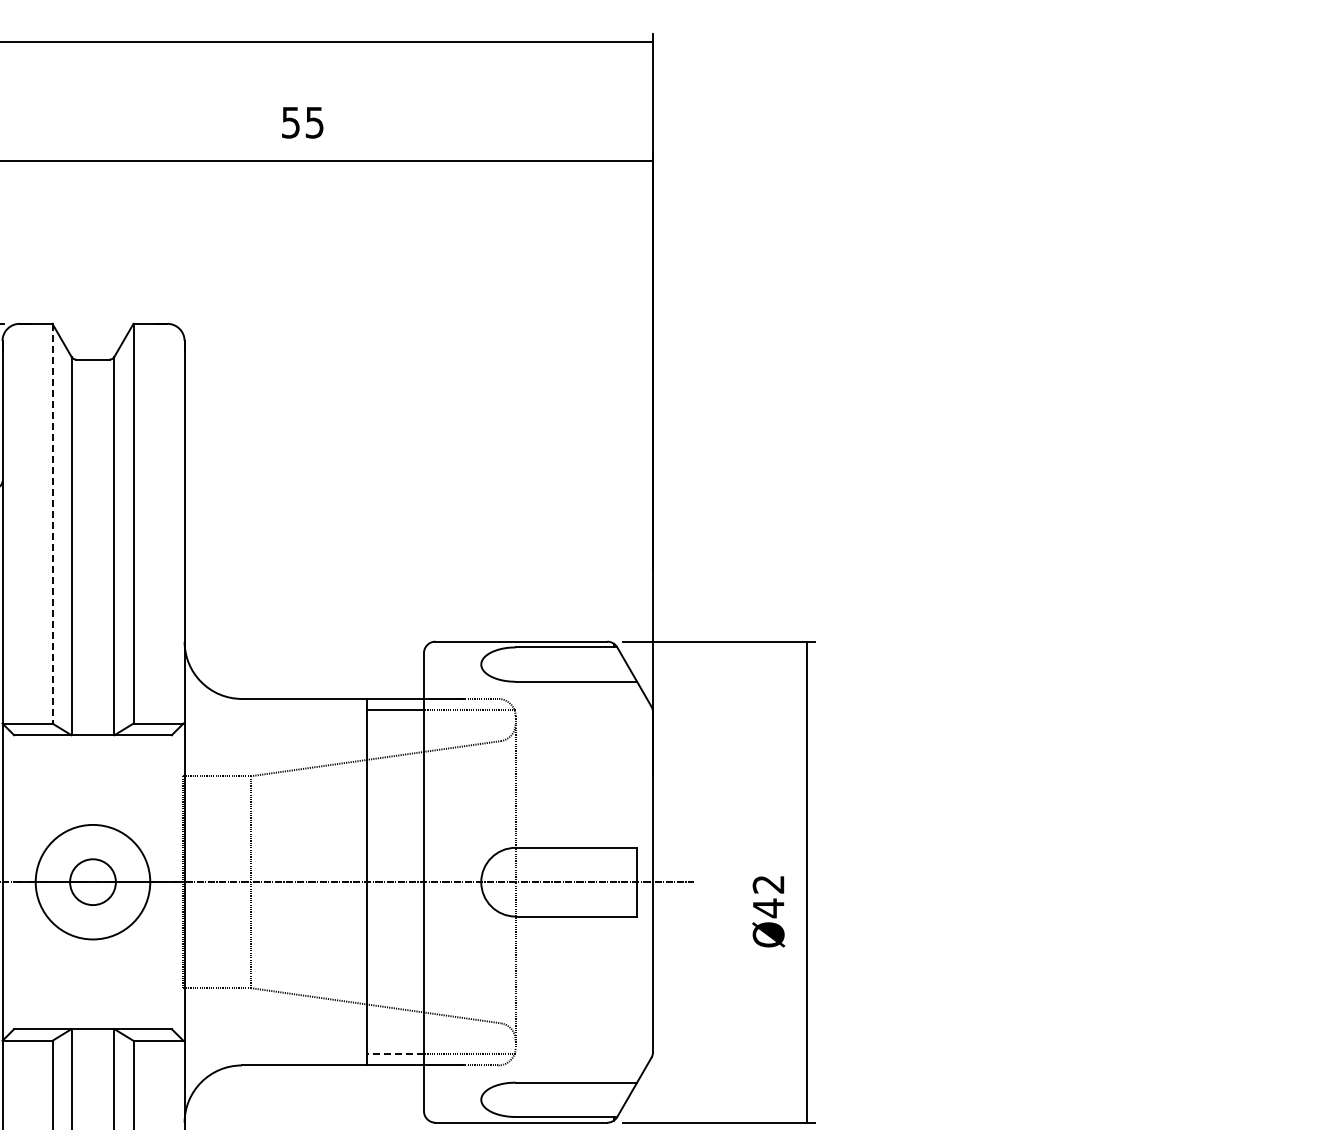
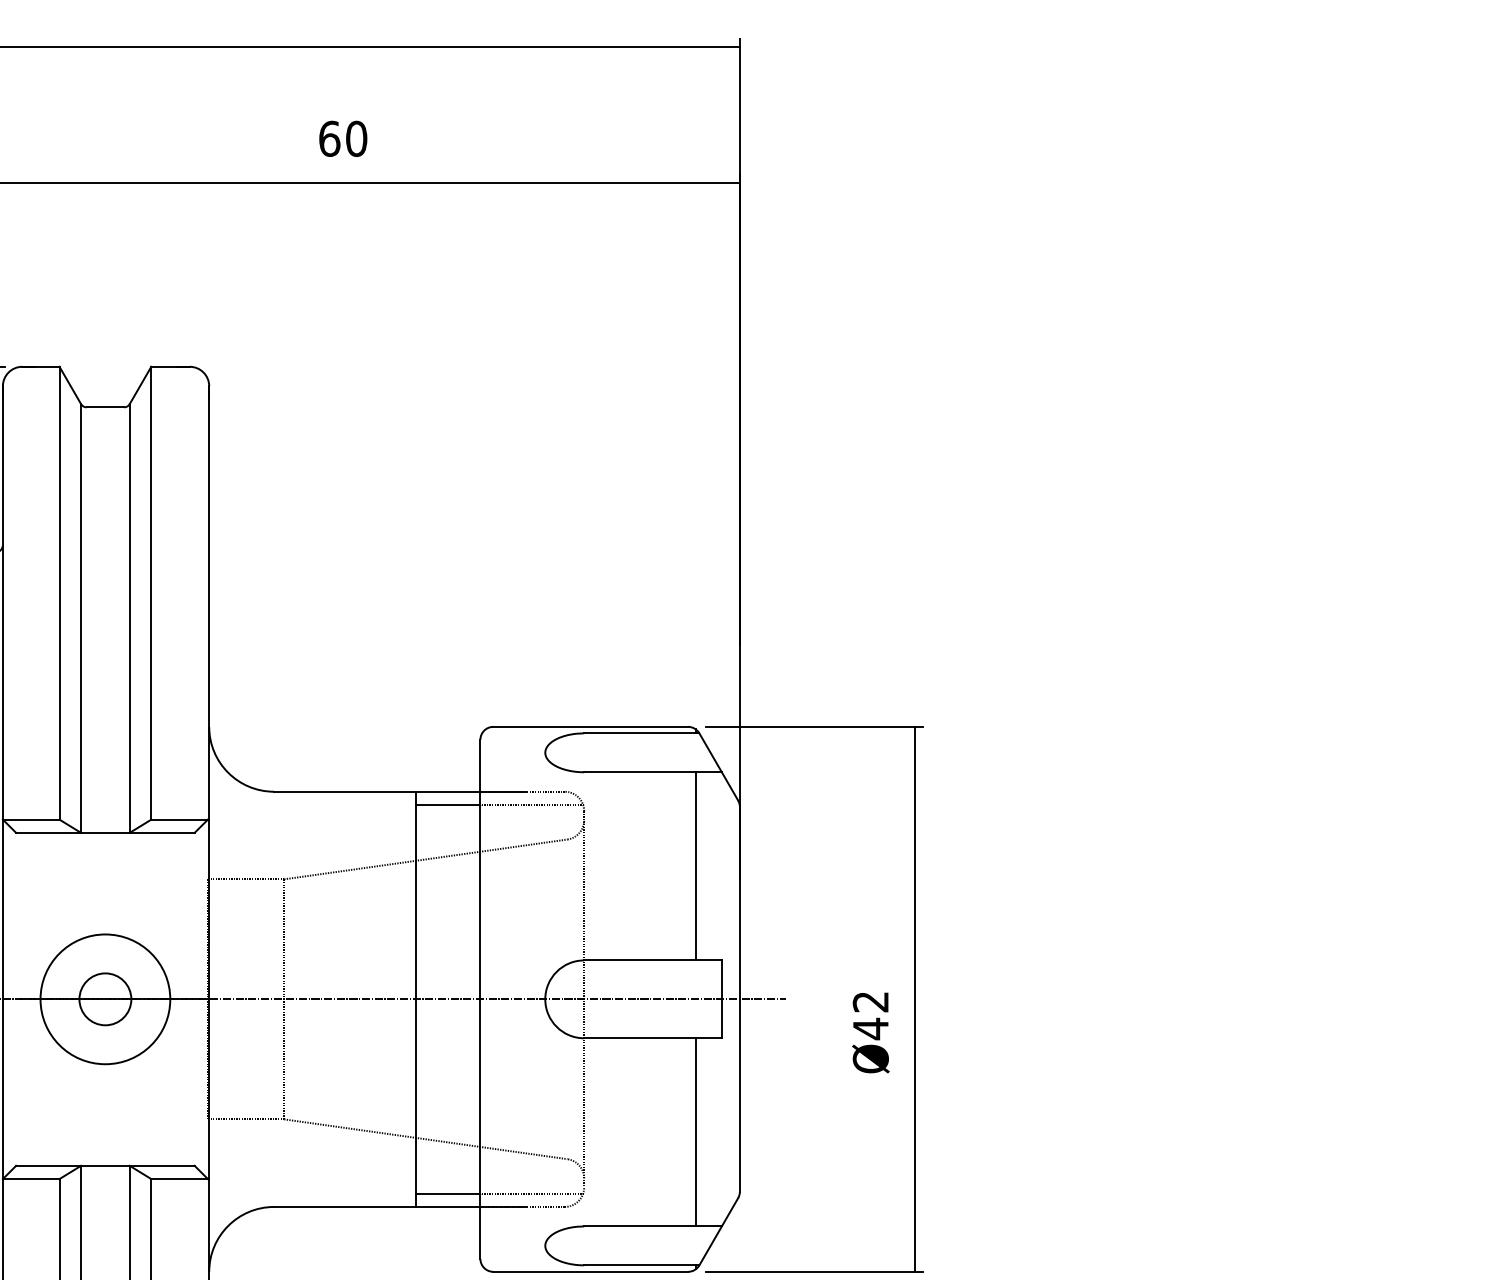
text: (302, 122) -> (342, 138), 55 -> 60
line: (52, 523) -> (59, 592), dashed -> solid
line: (613, 764) -> (695, 866), added
line: (613, 999) -> (695, 1132), added
line: (395, 1054) -> (448, 1194), dashed -> solid

